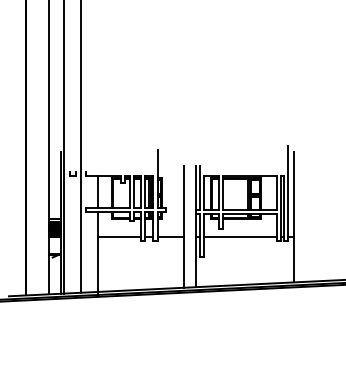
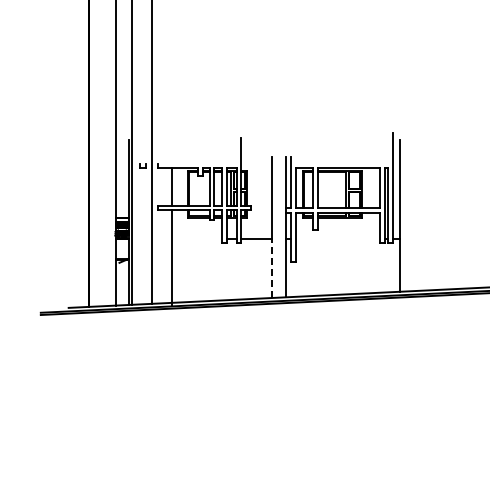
line: (119, 236) -> (197, 238), removed
line: (240, 236) -> (337, 238), removed
line: (183, 262) -> (271, 268), solid -> dashed

